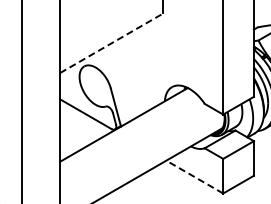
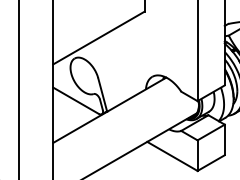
line: (111, 43) -> (98, 38), dashed -> solid
line: (194, 177) -> (172, 156), dashed -> solid

